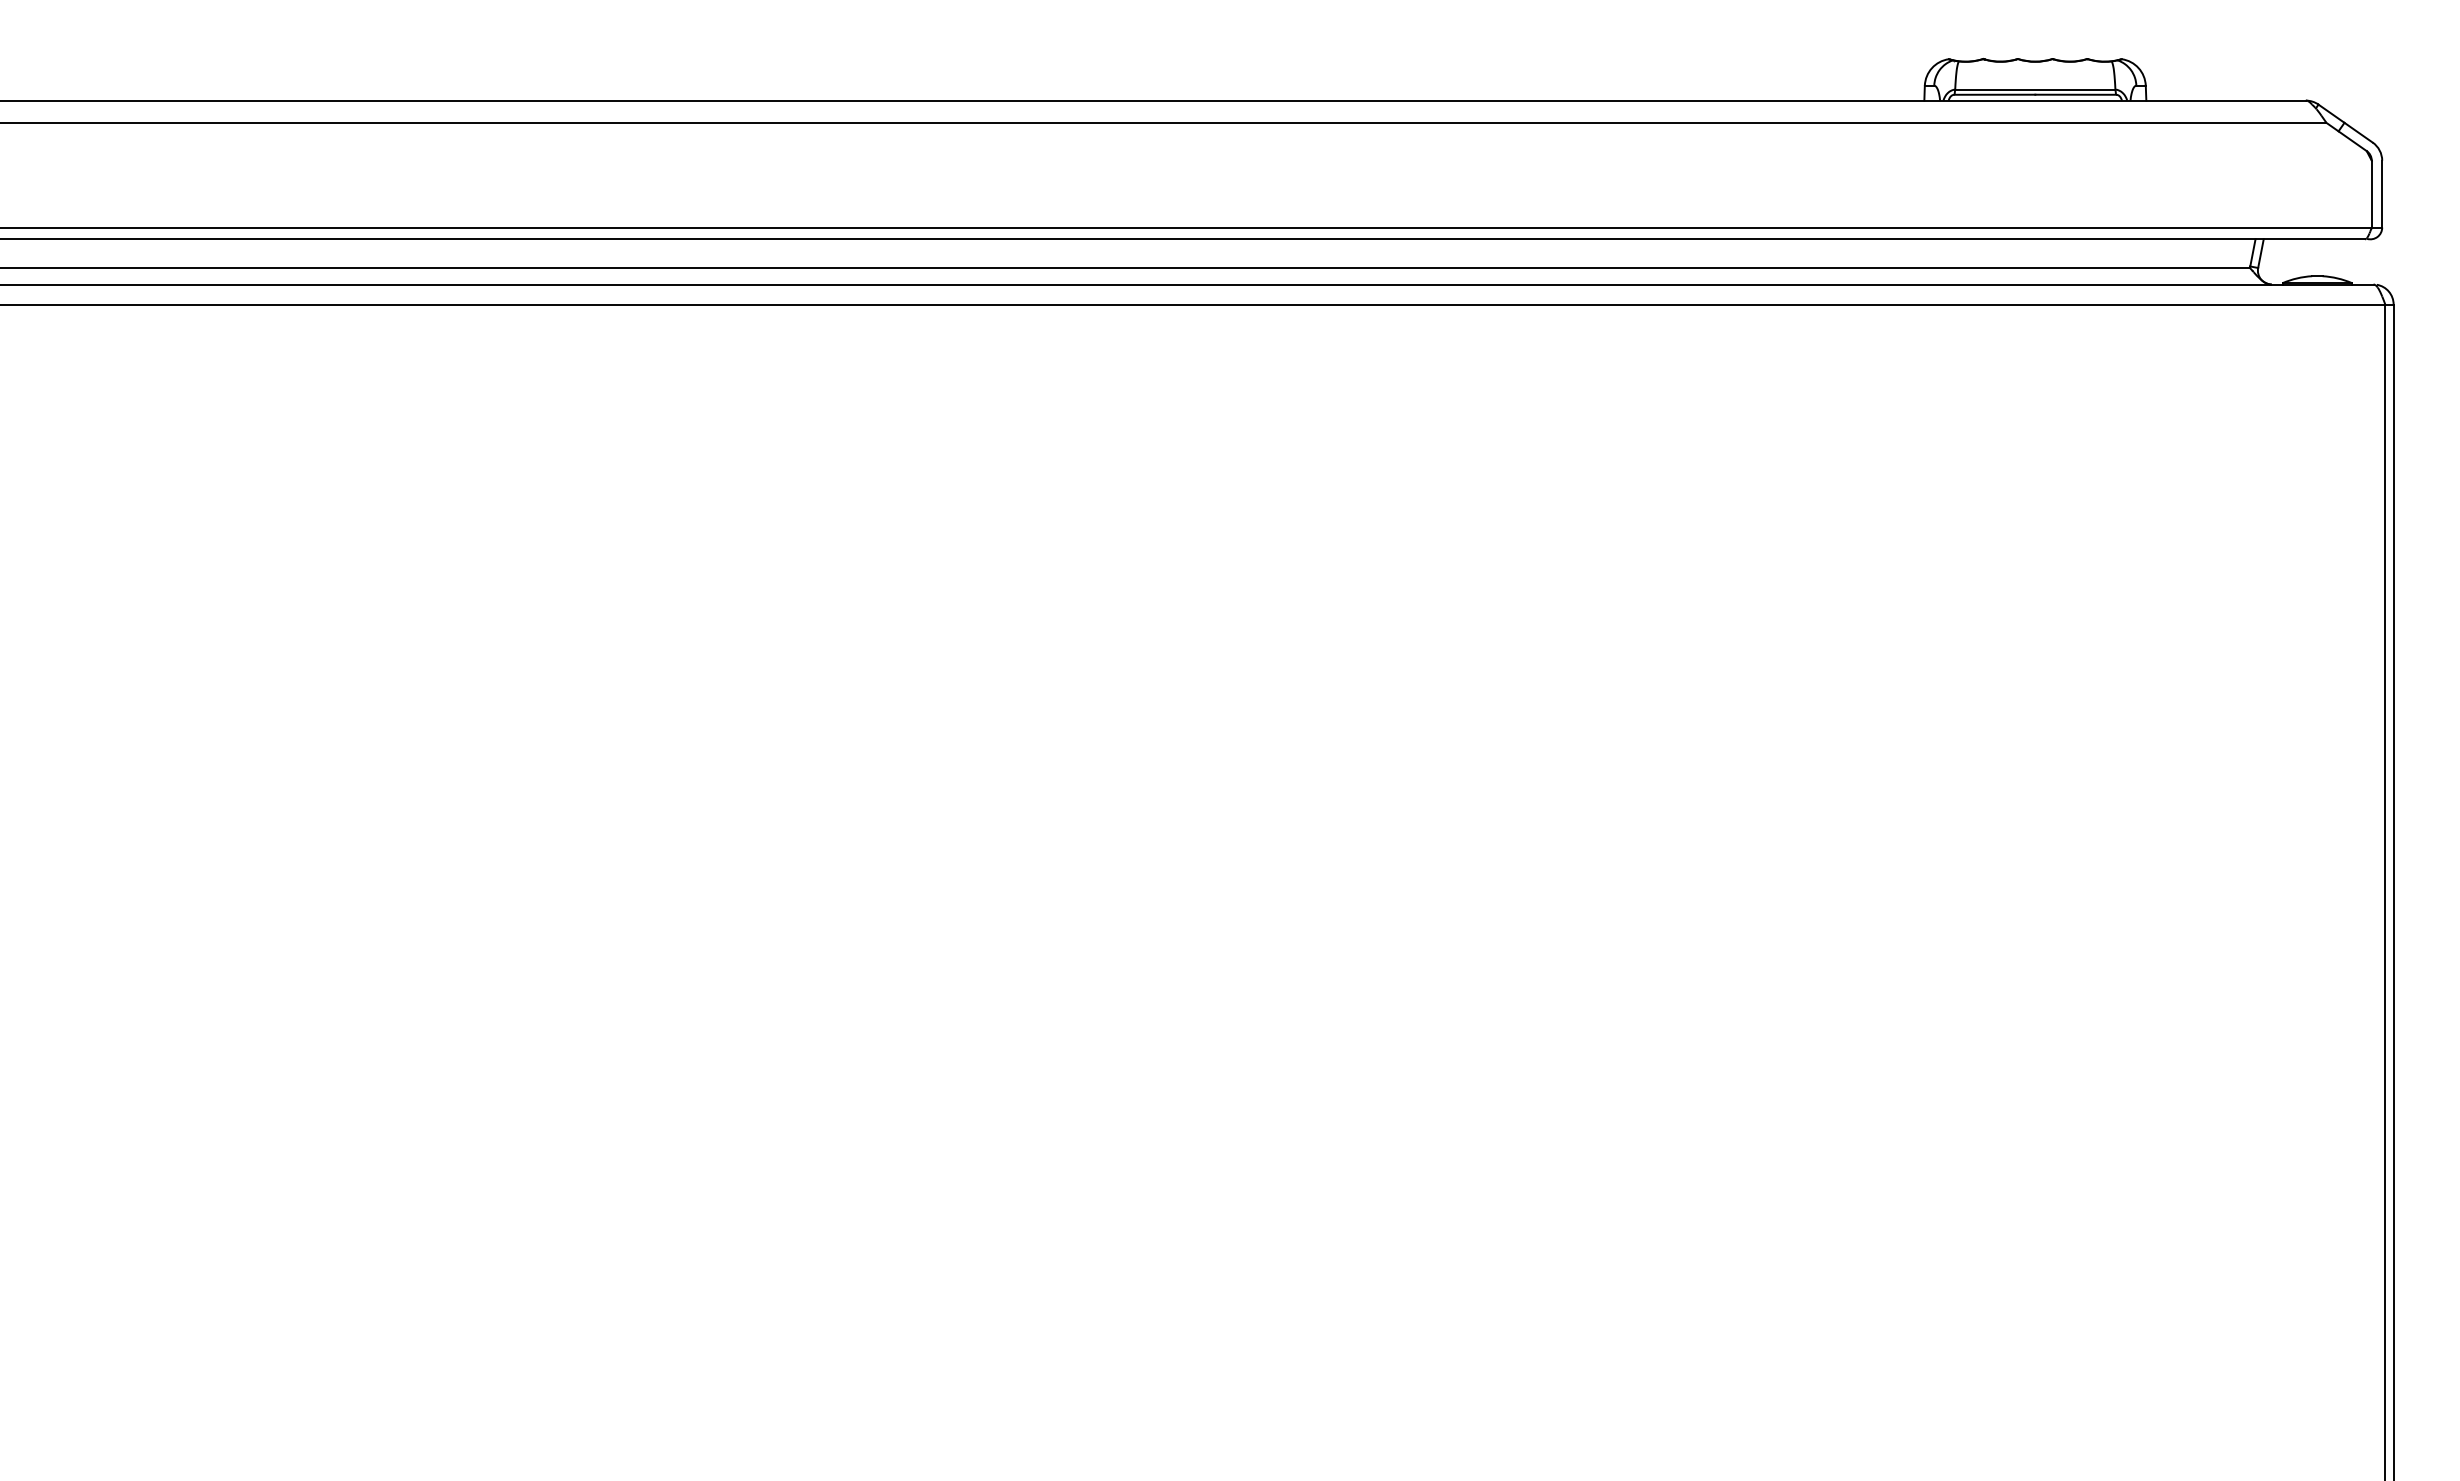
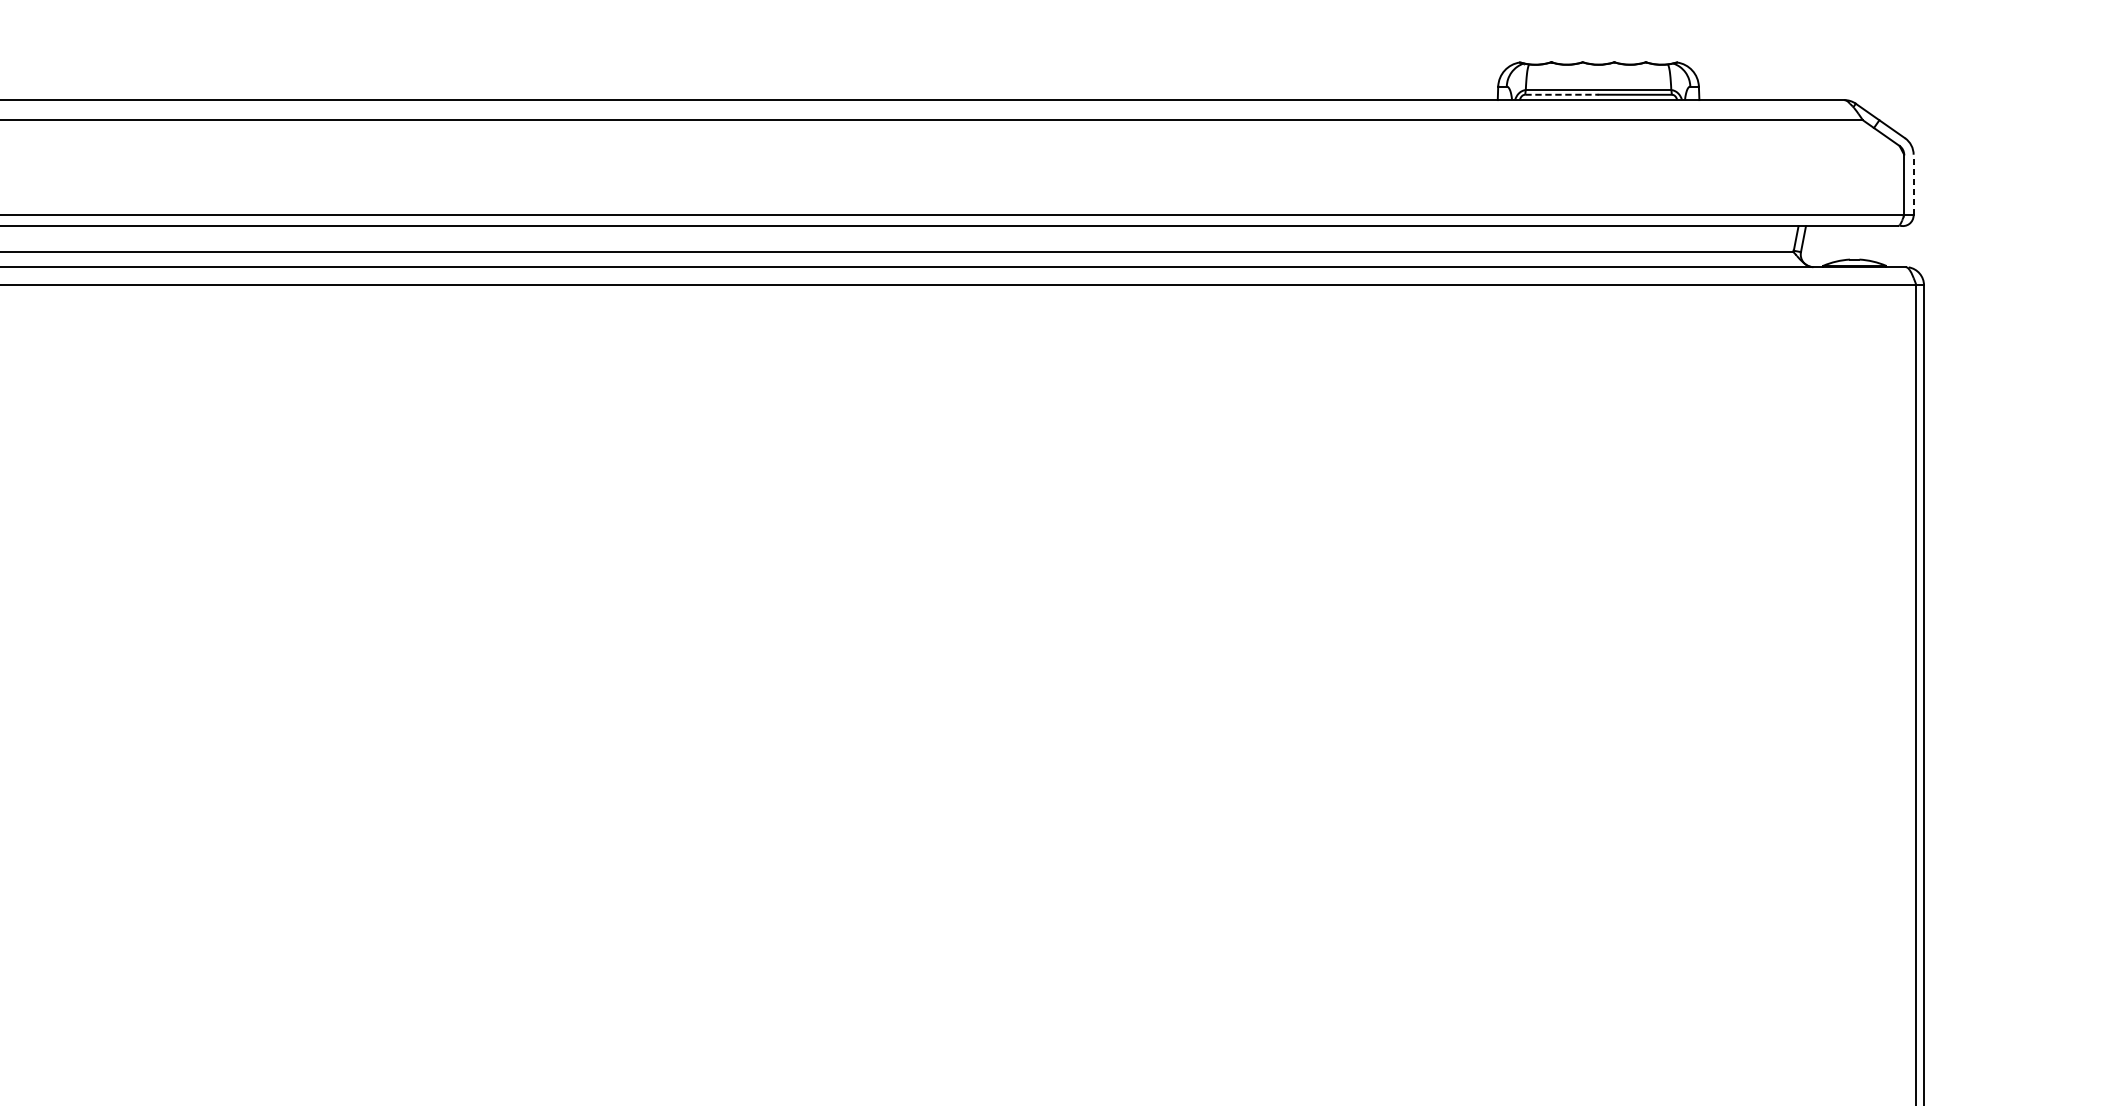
line: (1995, 94) -> (1562, 94), solid -> dashed
line: (2382, 193) -> (1913, 184), solid -> dashed

